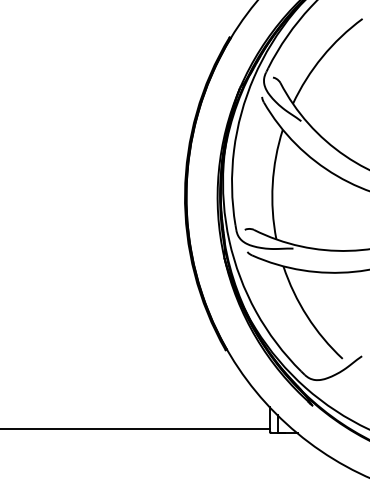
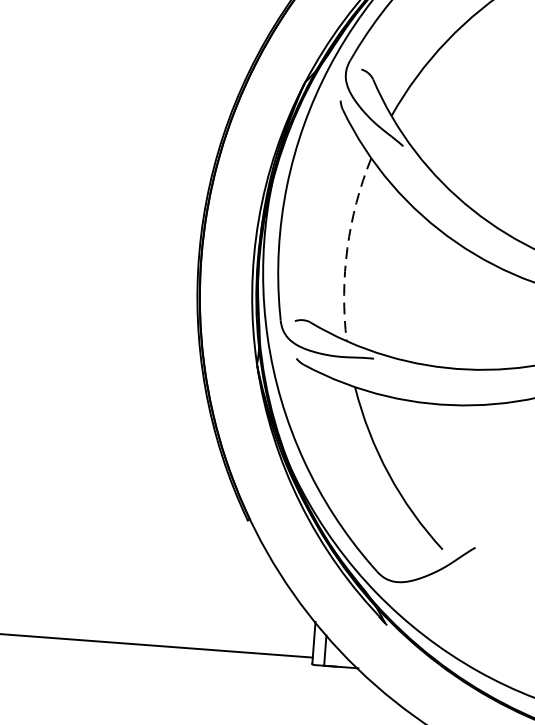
arc: (272, 184) -> (347, 248), solid -> dashed

